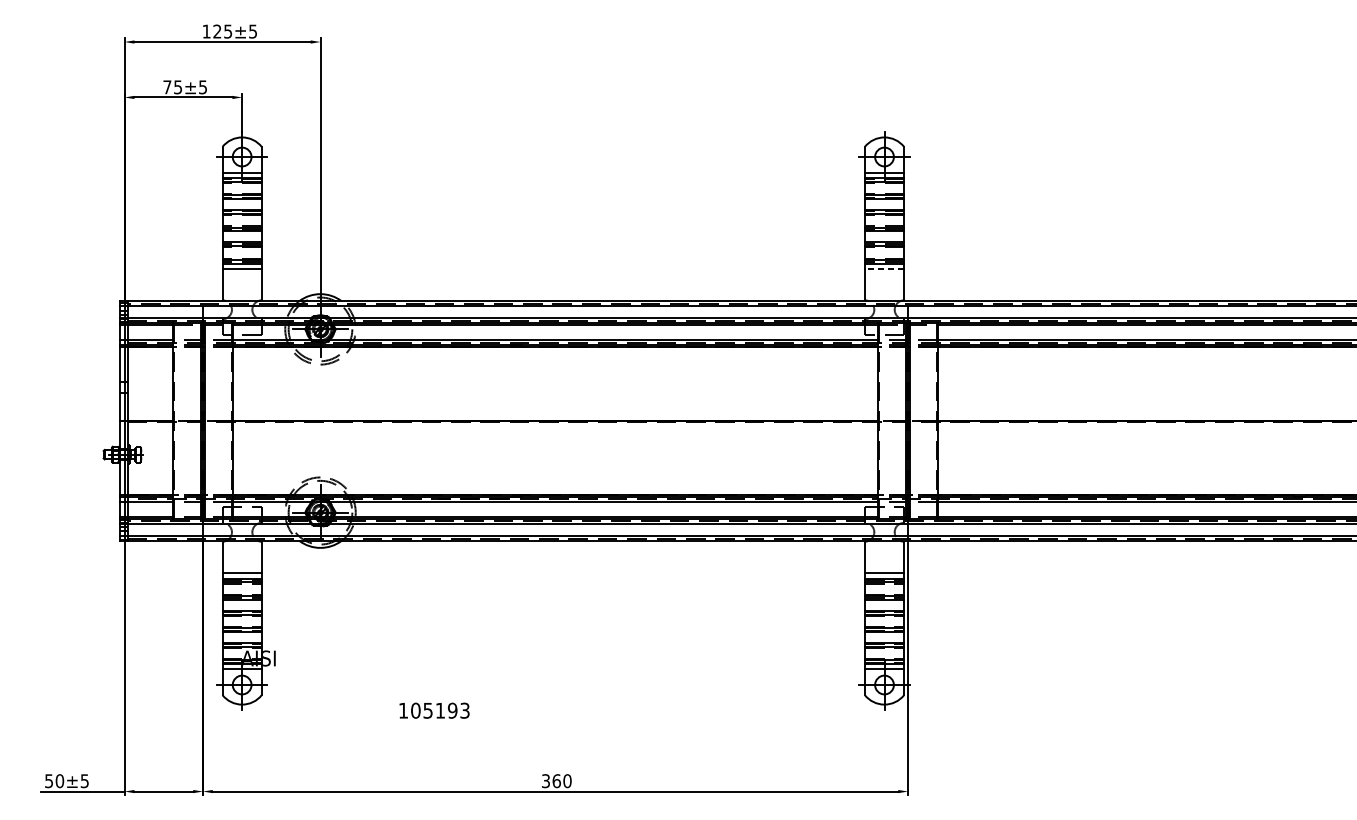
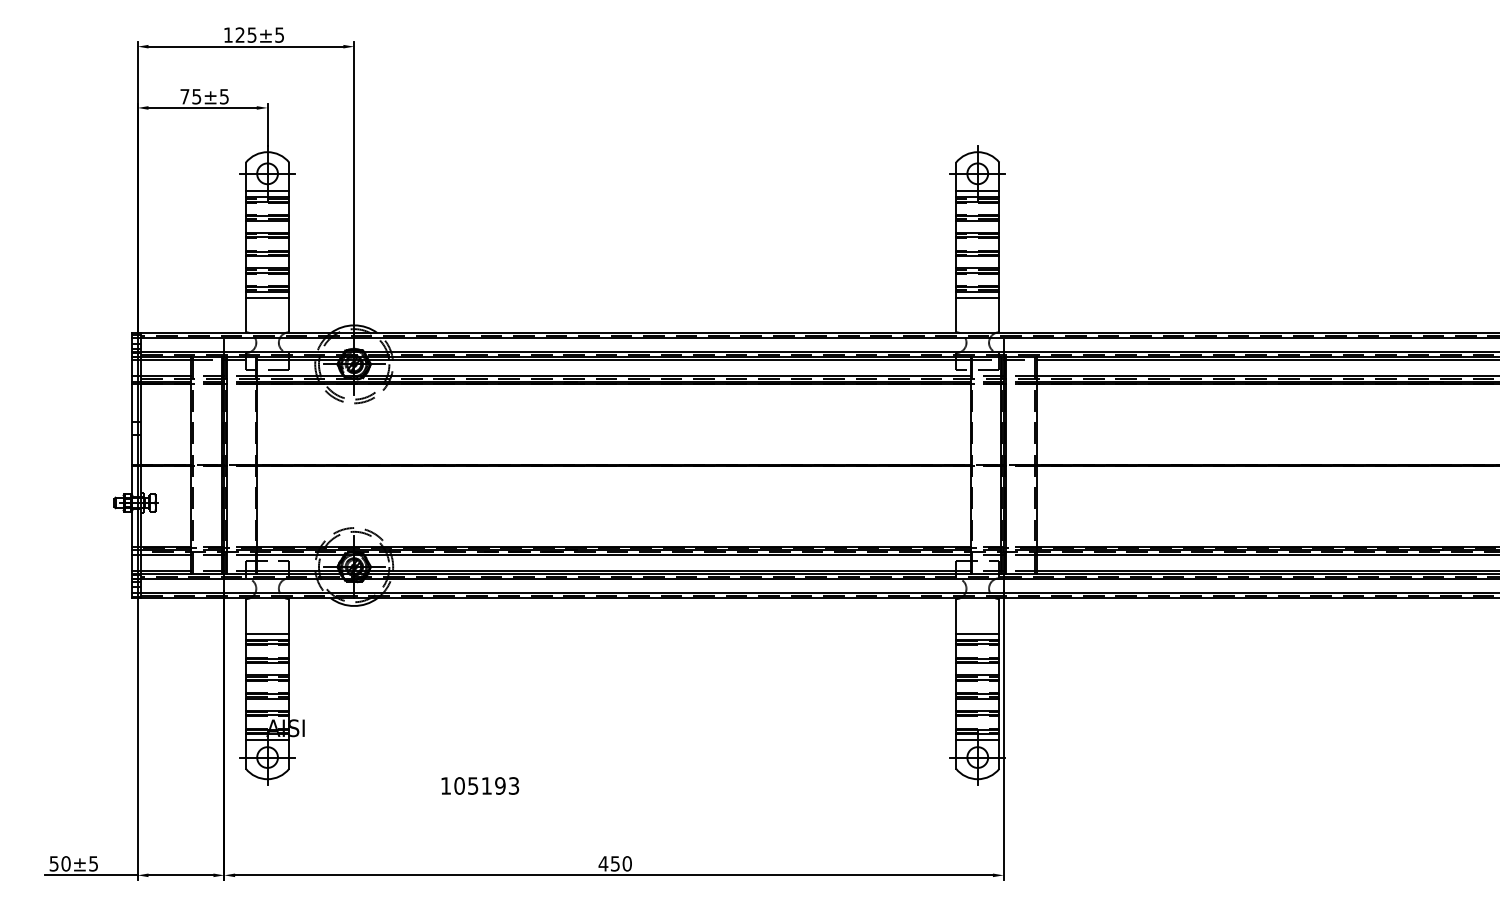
line: (884, 268) -> (977, 297), dashed -> solid
text: (551, 780) -> (609, 863), 360 -> 450

